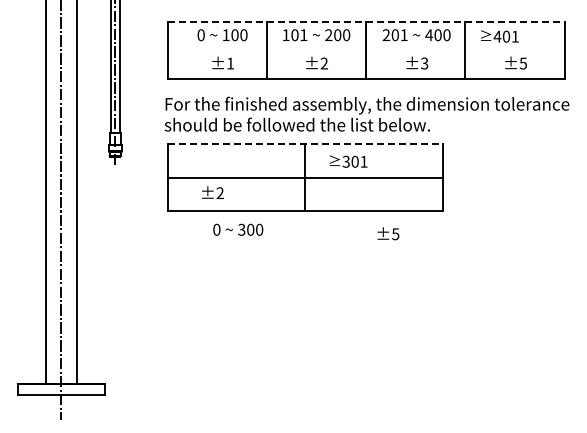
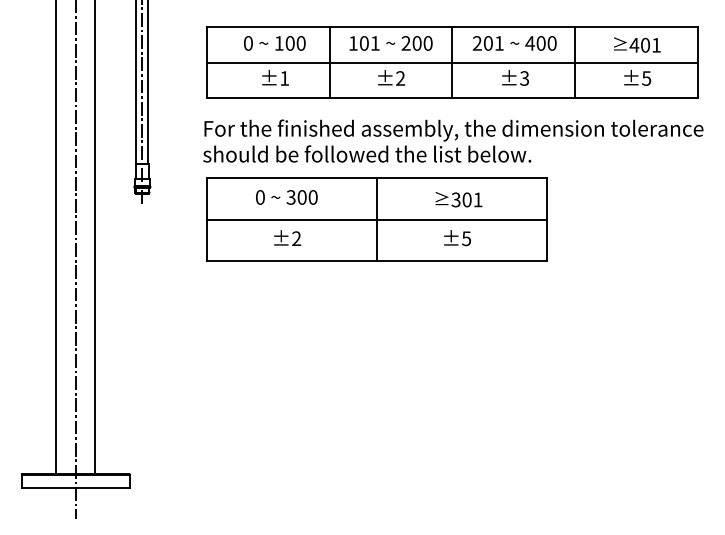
line: (366, 22) -> (452, 27), dashed -> solid
text: (499, 36) -> (636, 45), moved
line: (365, 50) -> (451, 62), added
line: (305, 144) -> (377, 178), dashed -> solid
text: (348, 161) -> (458, 199), moved
text: (212, 192) -> (287, 237), moved
text: (238, 229) -> (287, 197), moved
text: (388, 233) -> (457, 237), moved

